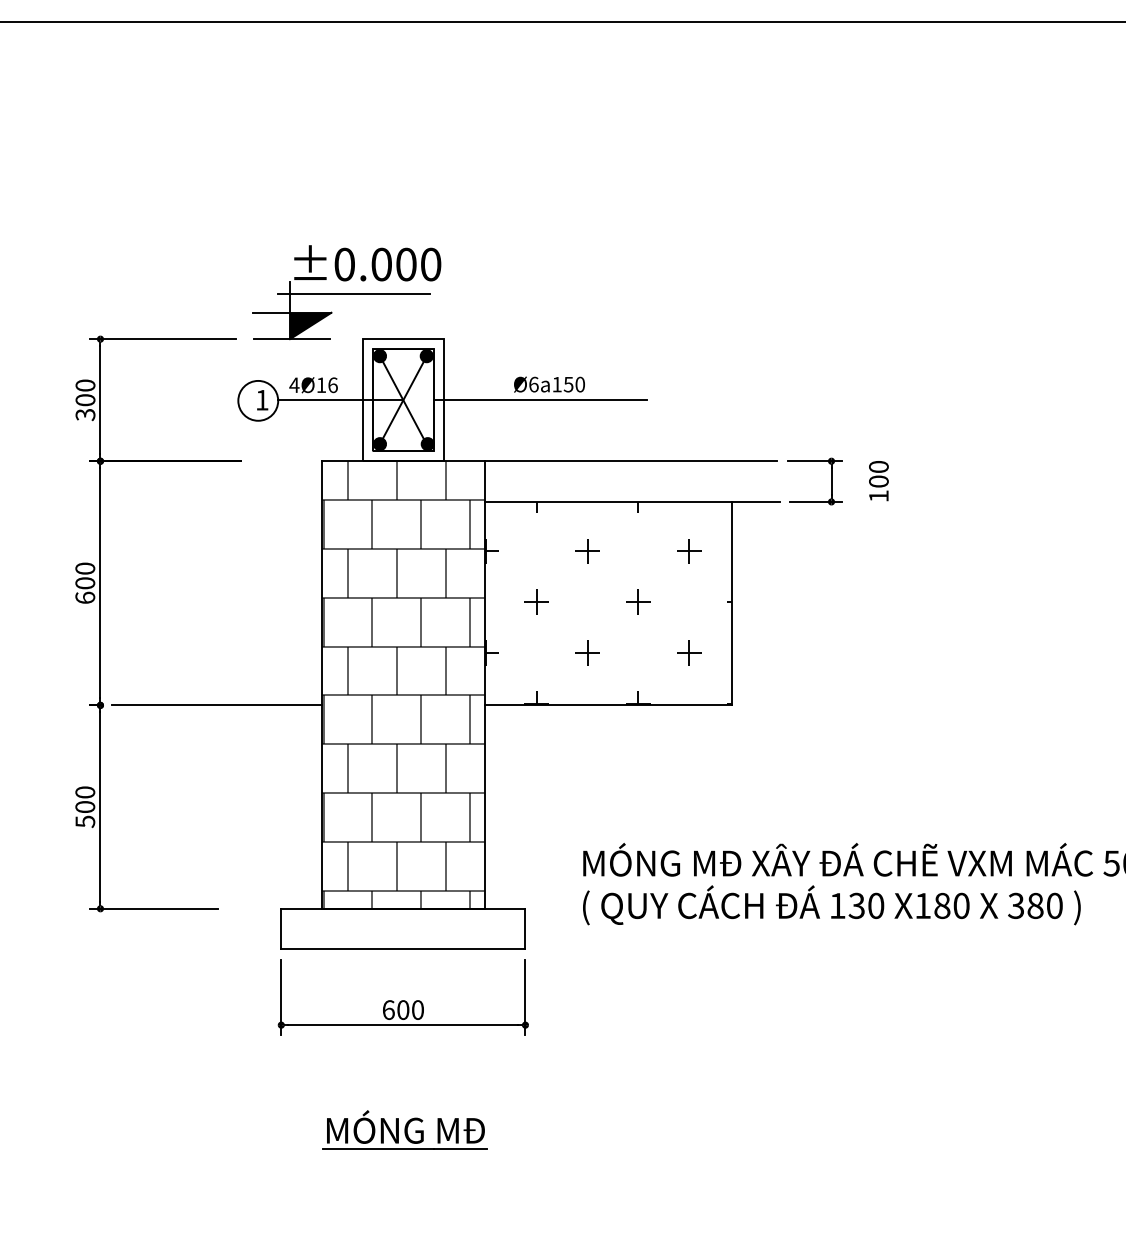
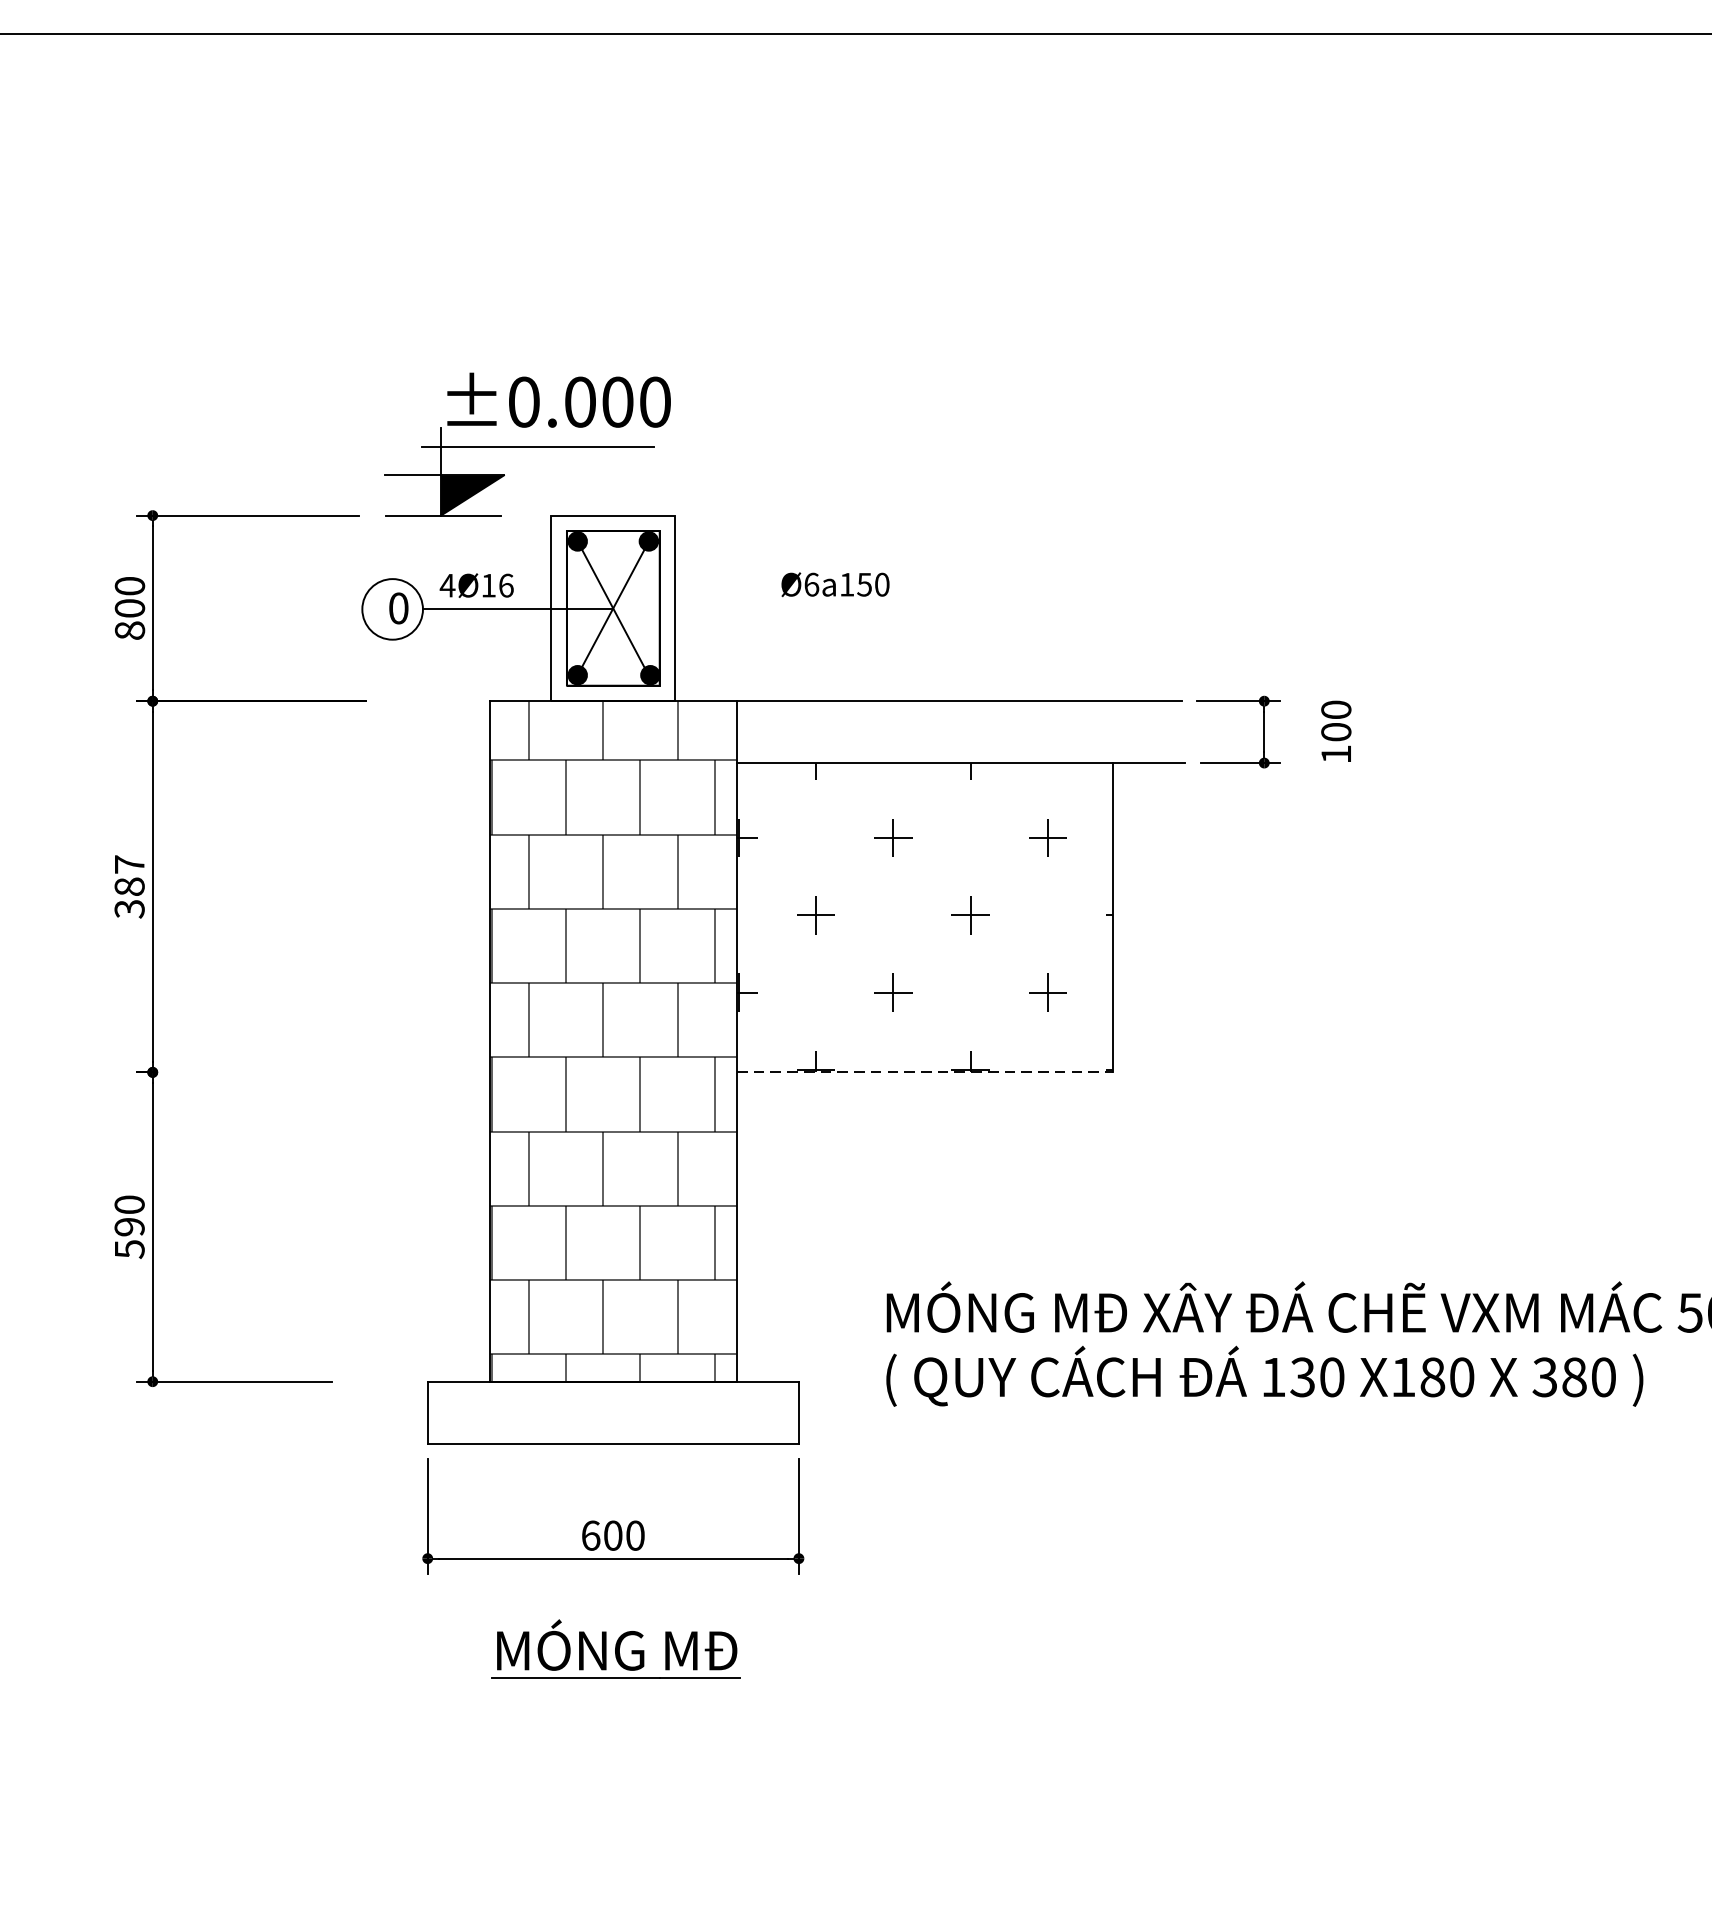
text: (262, 399) -> (399, 607), 1 -> 0
line: (540, 400) -> (821, 608), removed
text: (85, 414) -> (129, 630), 300 -> 800
text: (85, 583) -> (129, 887), 600 -> 387
line: (216, 705) -> (329, 1072), removed
line: (608, 705) -> (925, 1072), solid -> dashed
text: (85, 807) -> (129, 1227), 500 -> 590
part: (404, 1129) -> (615, 1648), moved

